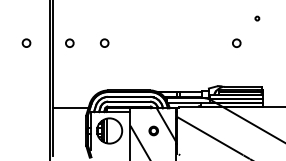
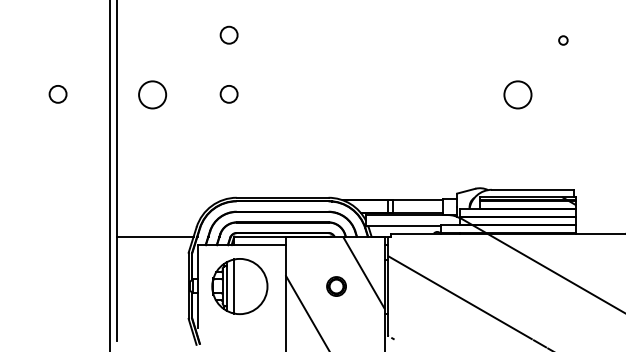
circle: (104, 15) -> (228, 33), added
circle: (69, 42) -> (152, 92), size x1.6
circle: (236, 42) -> (517, 92), size x1.6

